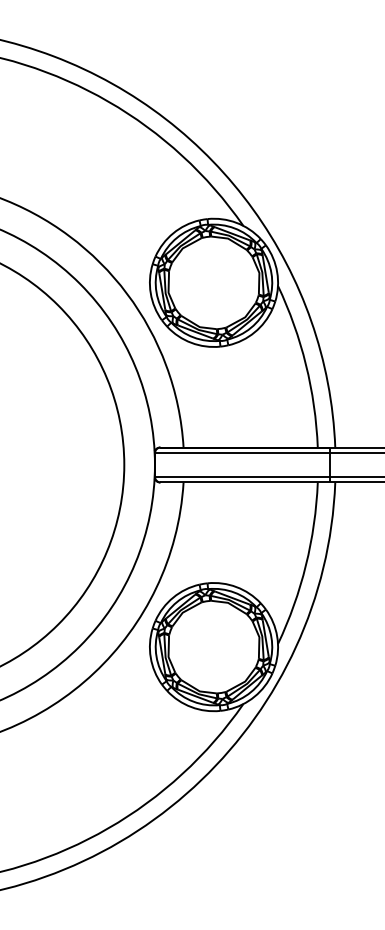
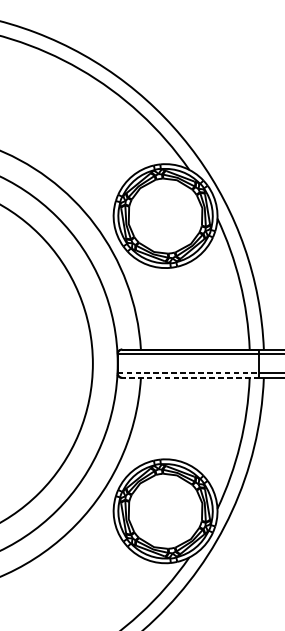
line: (242, 476) -> (188, 373), solid -> dashed
line: (245, 482) -> (191, 377), solid -> dashed

